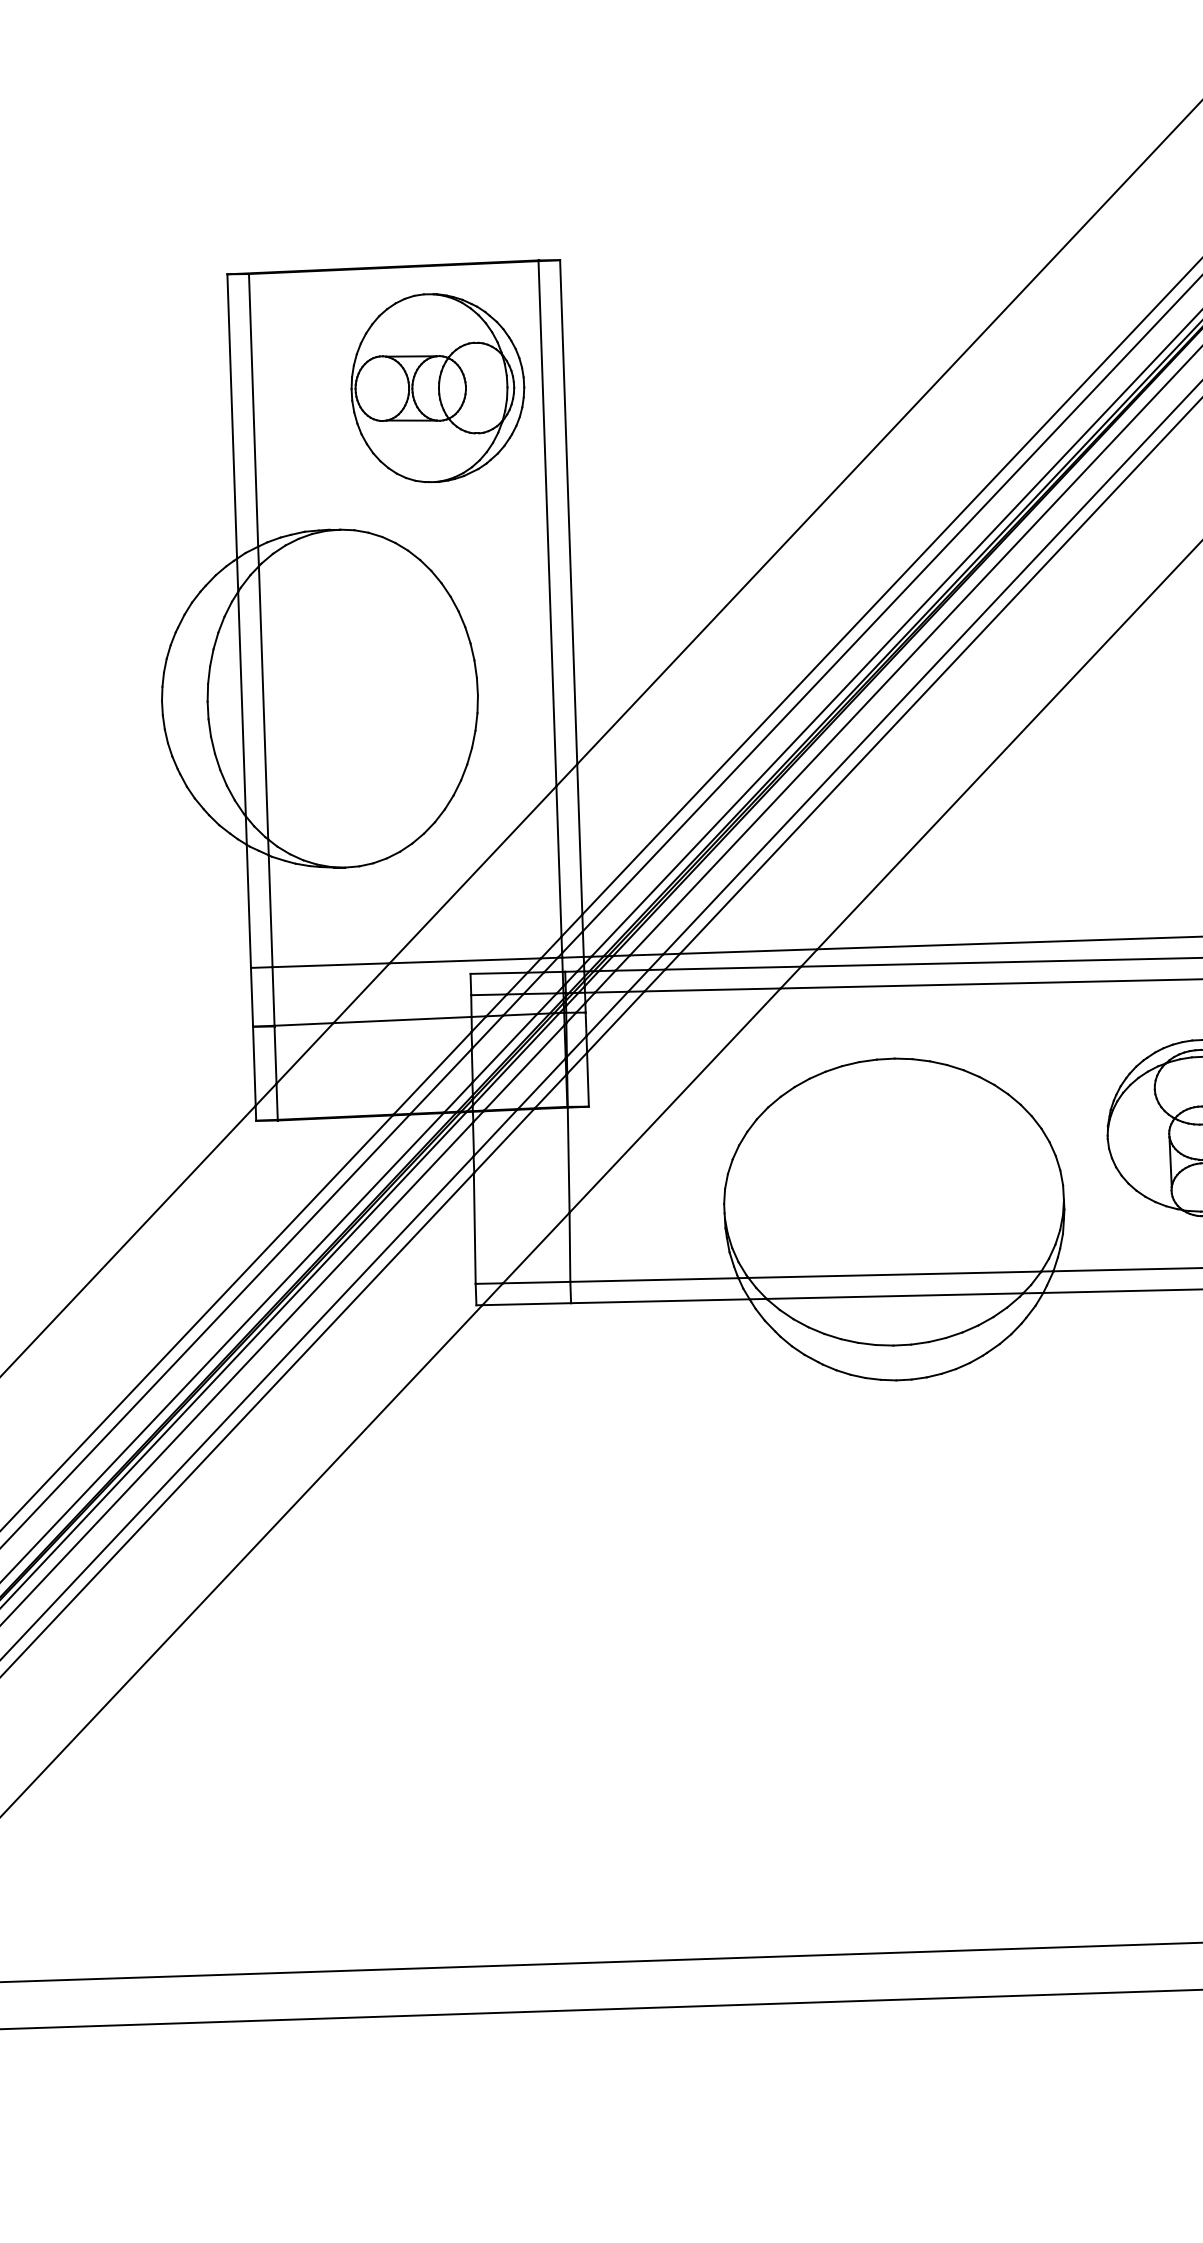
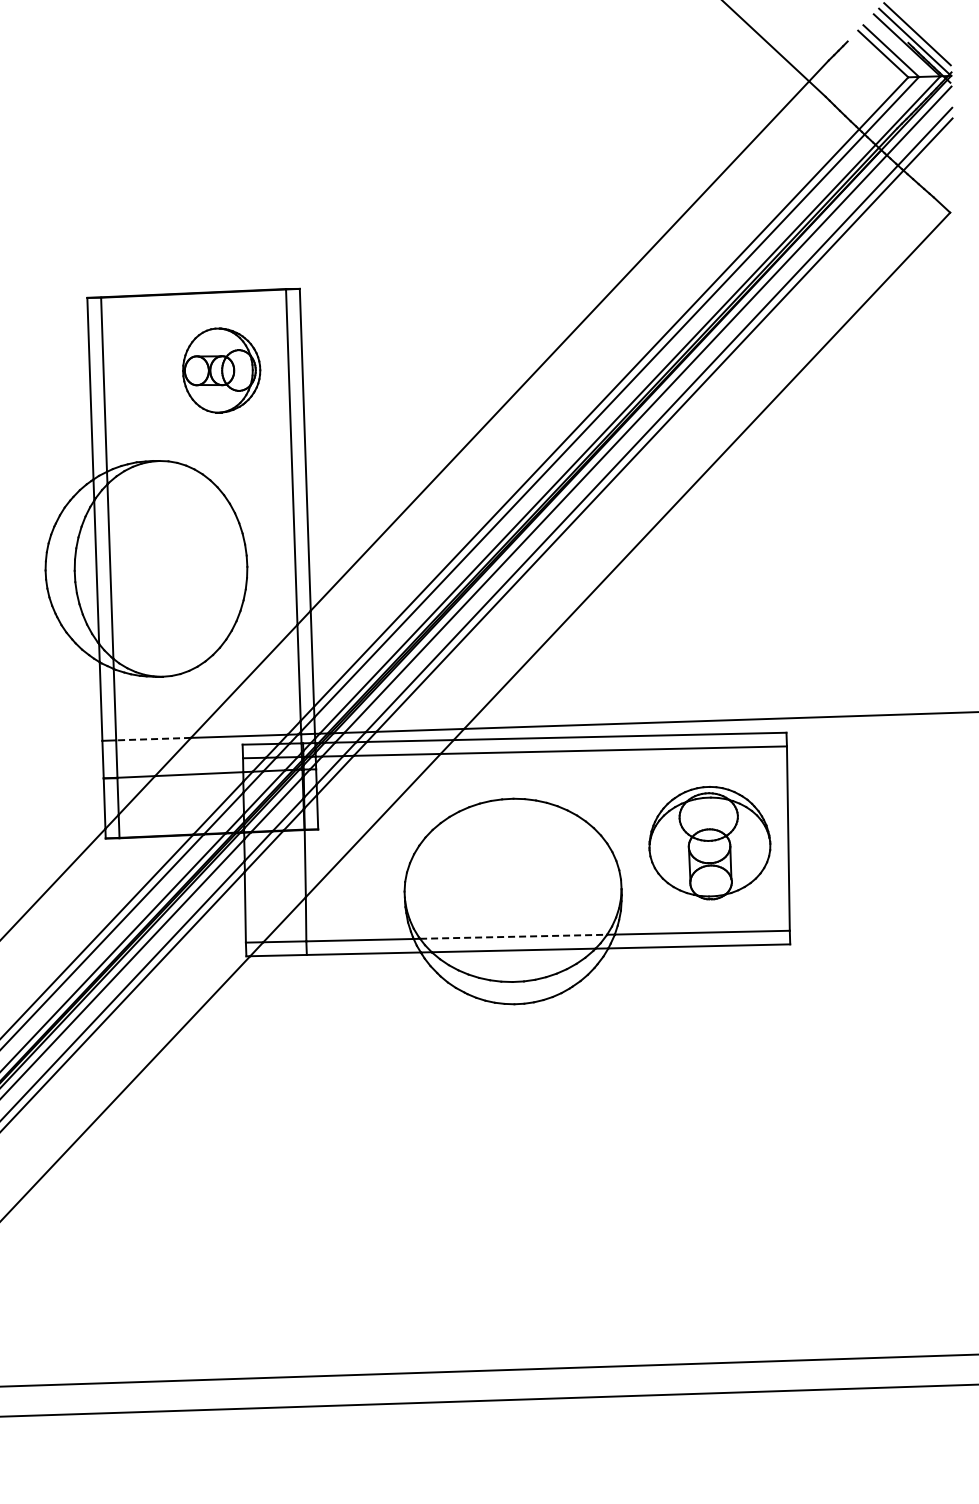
part: (437, 387) -> (221, 370), size x0.7
line: (330, 965) -> (153, 739), solid -> dashed
line: (894, 1274) -> (513, 936), solid -> dashed

